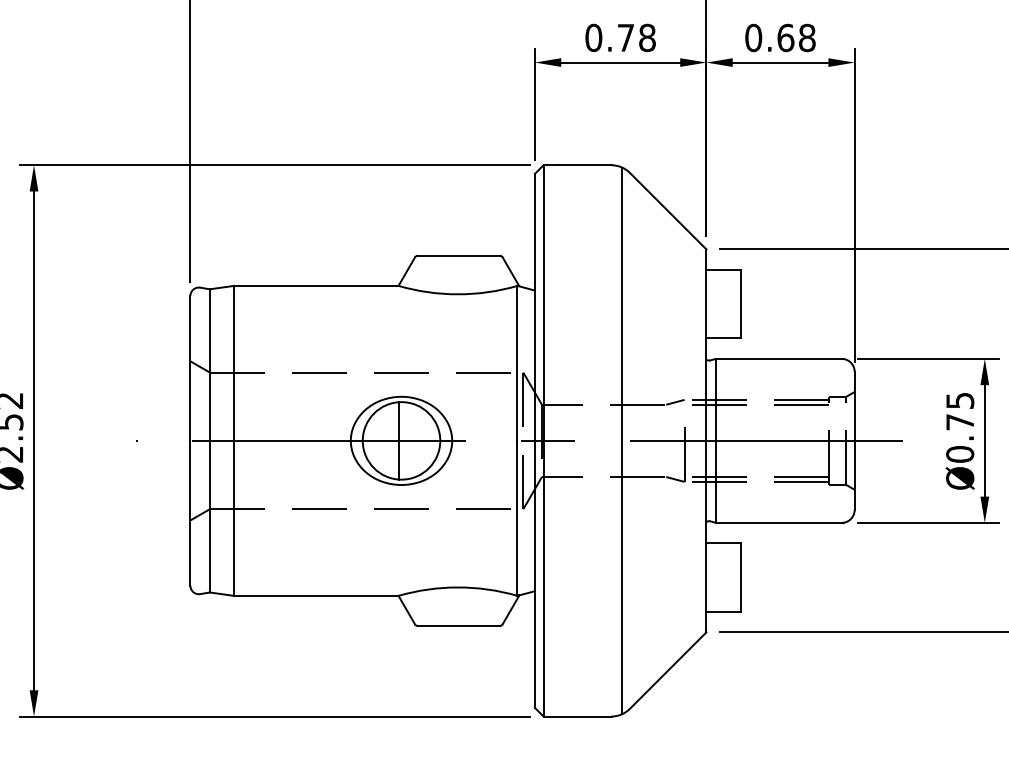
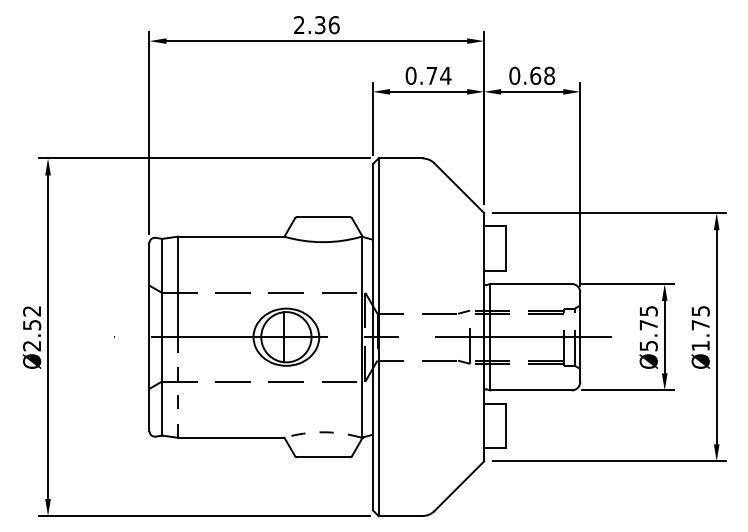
text: (646, 37) -> (445, 75), 0.78 -> 0.74
line: (622, 439) -> (429, 336), removed
text: (959, 453) -> (648, 345), Ø0.75 -> Ø5.75
line: (233, 518) -> (177, 387), solid -> dashed
arc: (458, 587) -> (323, 432), solid -> dashed

